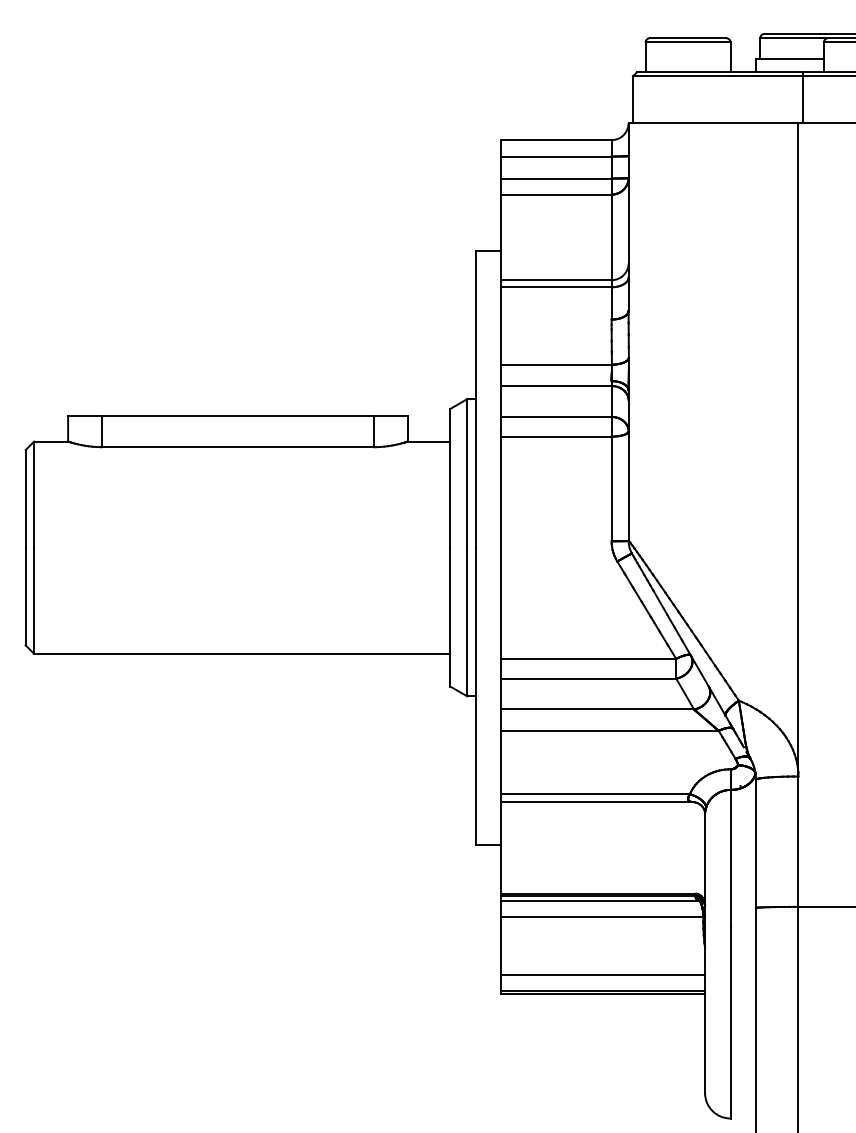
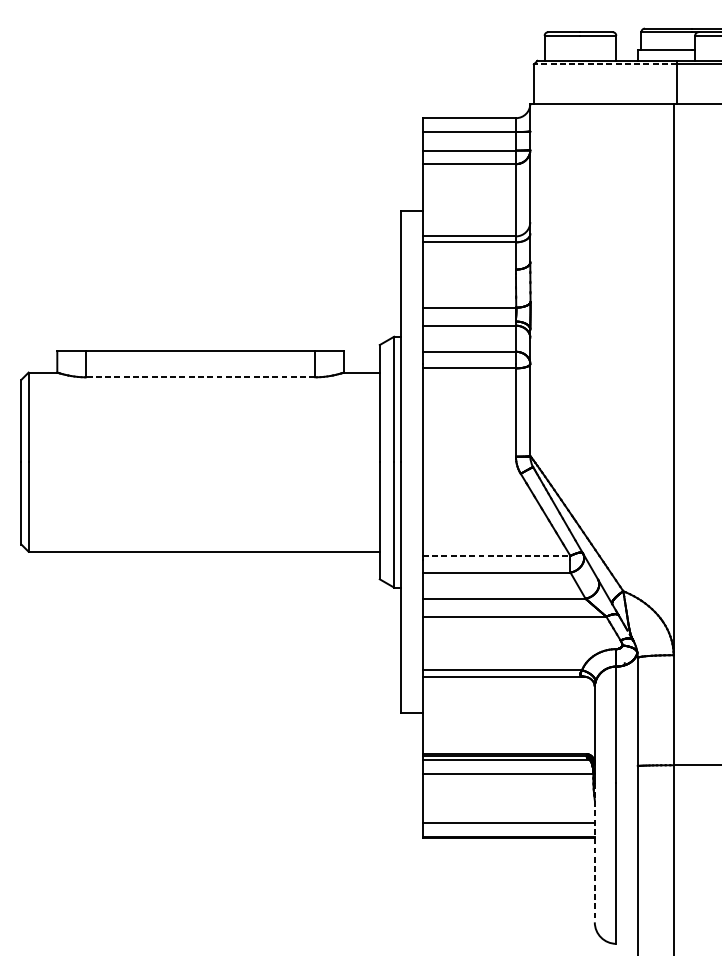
line: (717, 76) -> (605, 64), solid -> dashed
line: (237, 447) -> (200, 377), solid -> dashed
line: (589, 658) -> (497, 555), solid -> dashed
line: (705, 1010) -> (595, 852), solid -> dashed

